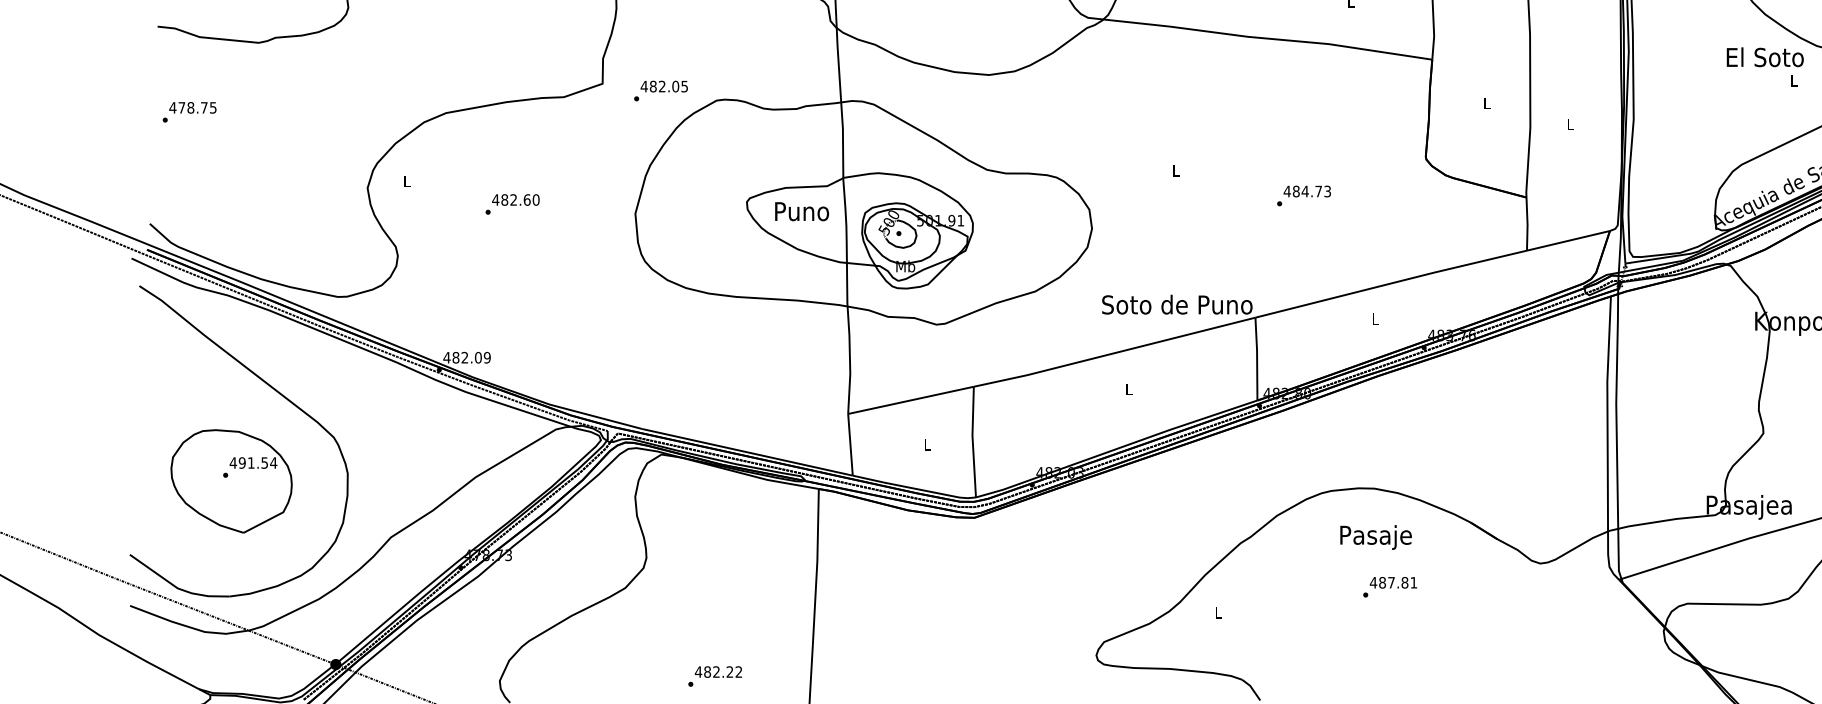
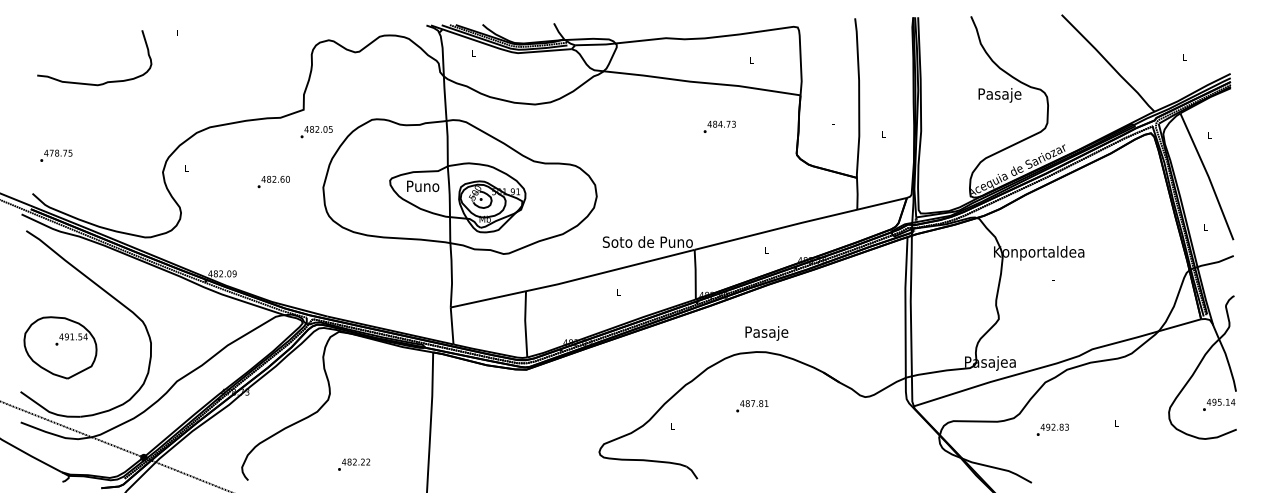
text: (1764, 59) -> (999, 95), El Soto -> Pasaje
text: (660, 91) -> (316, 132), moved
text: (189, 111) -> (56, 155), moved
text: (1303, 195) -> (719, 126), moved
text: (512, 205) -> (273, 182), moved
part: (231, 480) -> (60, 347), moved
text: (1375, 537) -> (766, 333), moved
text: (1390, 587) -> (752, 406), moved
text: (715, 676) -> (354, 464), moved

